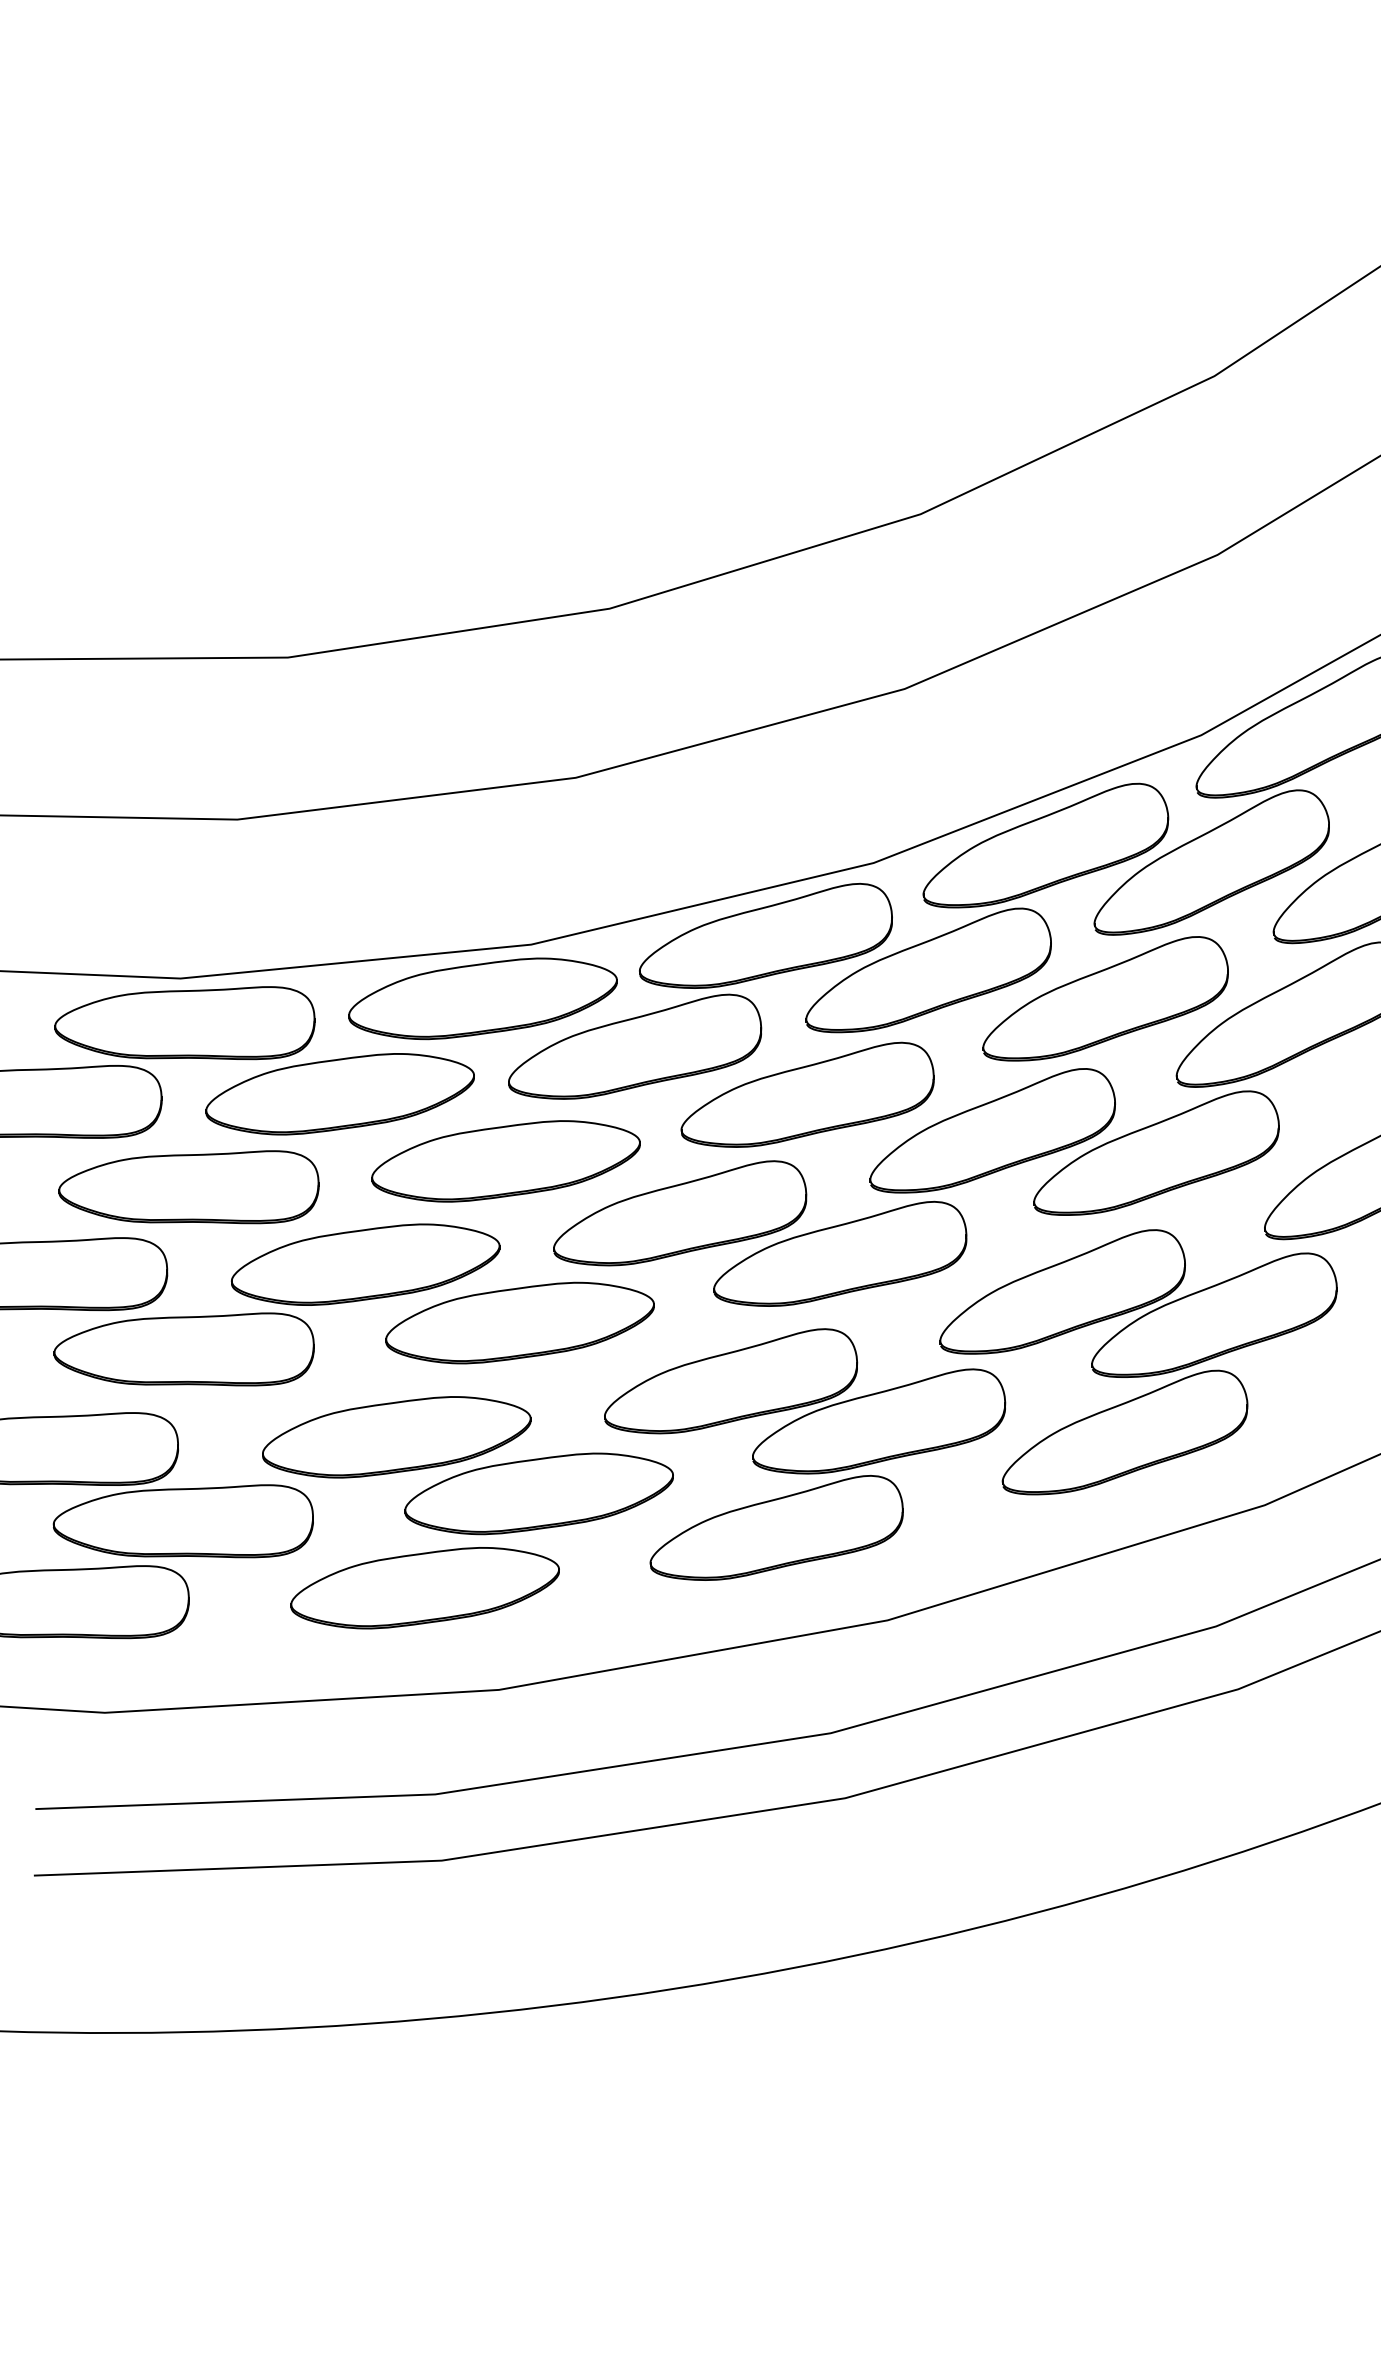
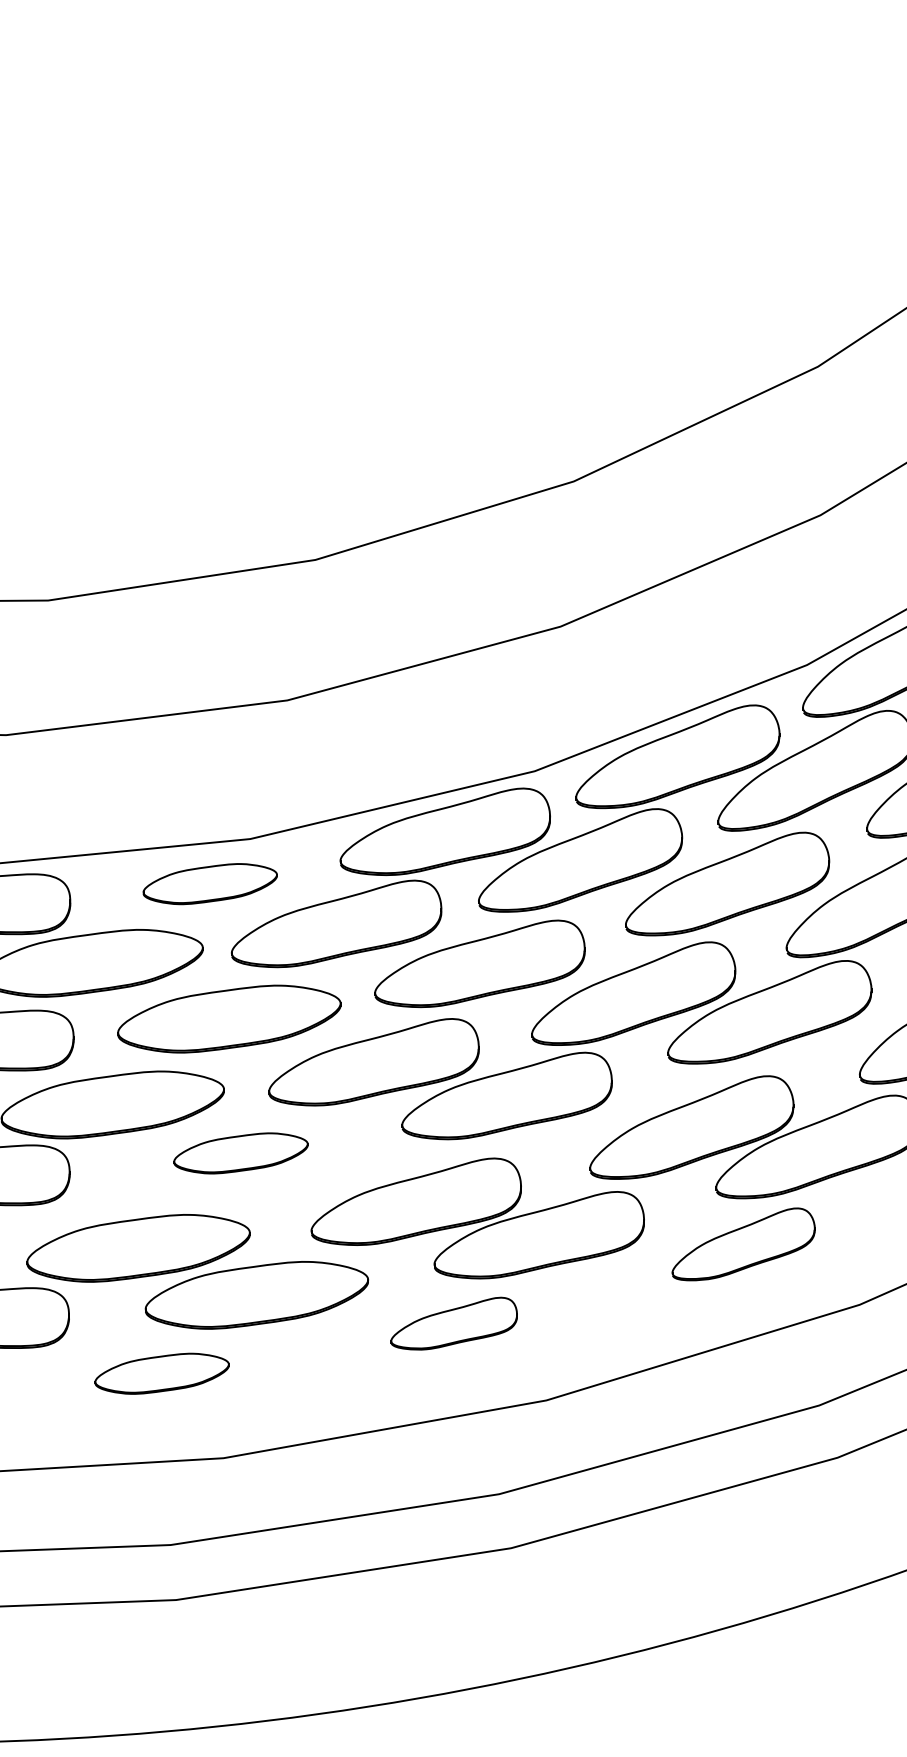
part: (482, 998) -> (209, 883), size x0.6
part: (519, 1322) -> (240, 1152), size x0.6
part: (1124, 1432) -> (743, 1244), size x0.7
part: (776, 1527) -> (454, 1323), size x0.6
part: (424, 1588) -> (161, 1373), size x0.6

